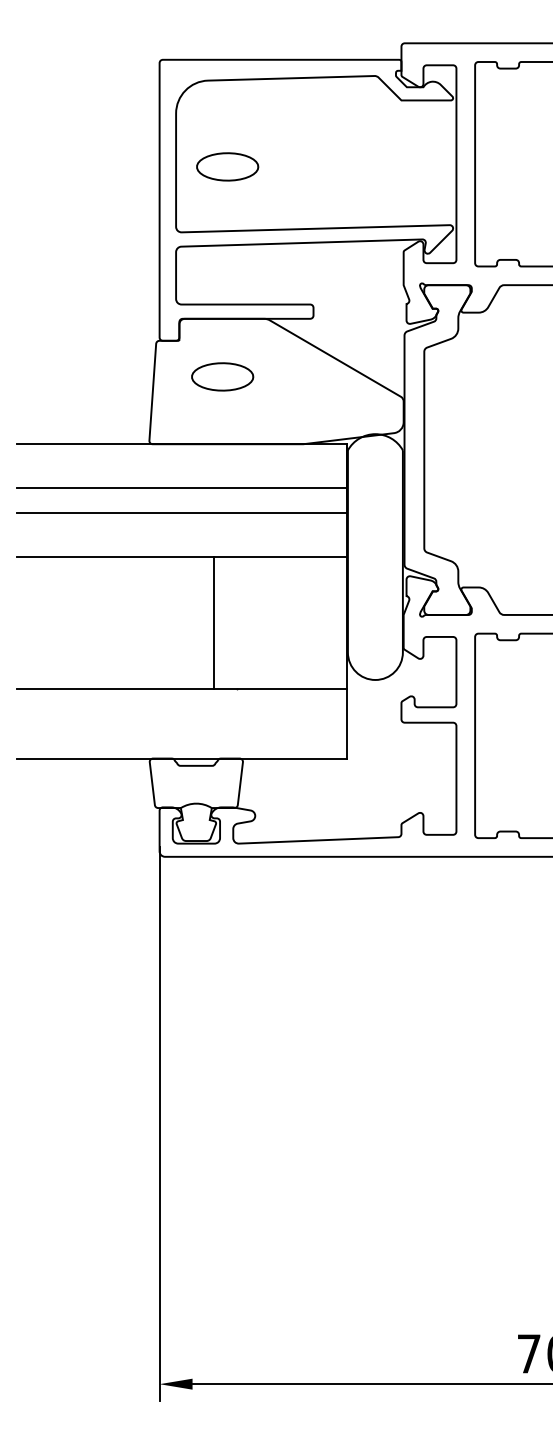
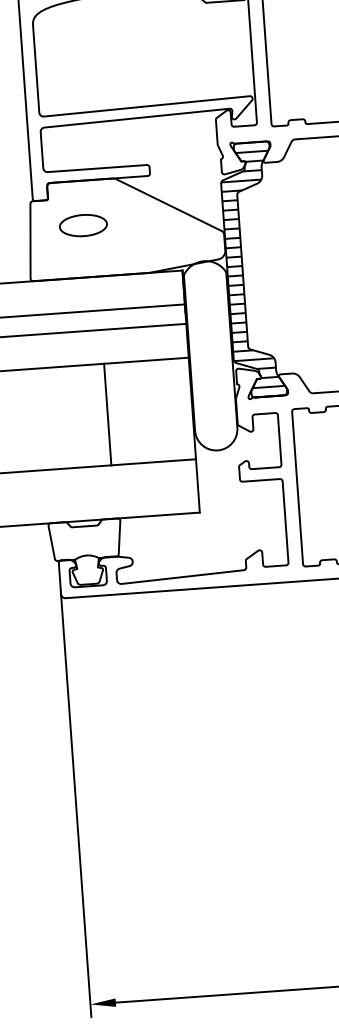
part: (227, 166) -> (75, 63), removed
hatch: (436, 455) -> (252, 274), added
line: (213, 623) -> (107, 414), moved

